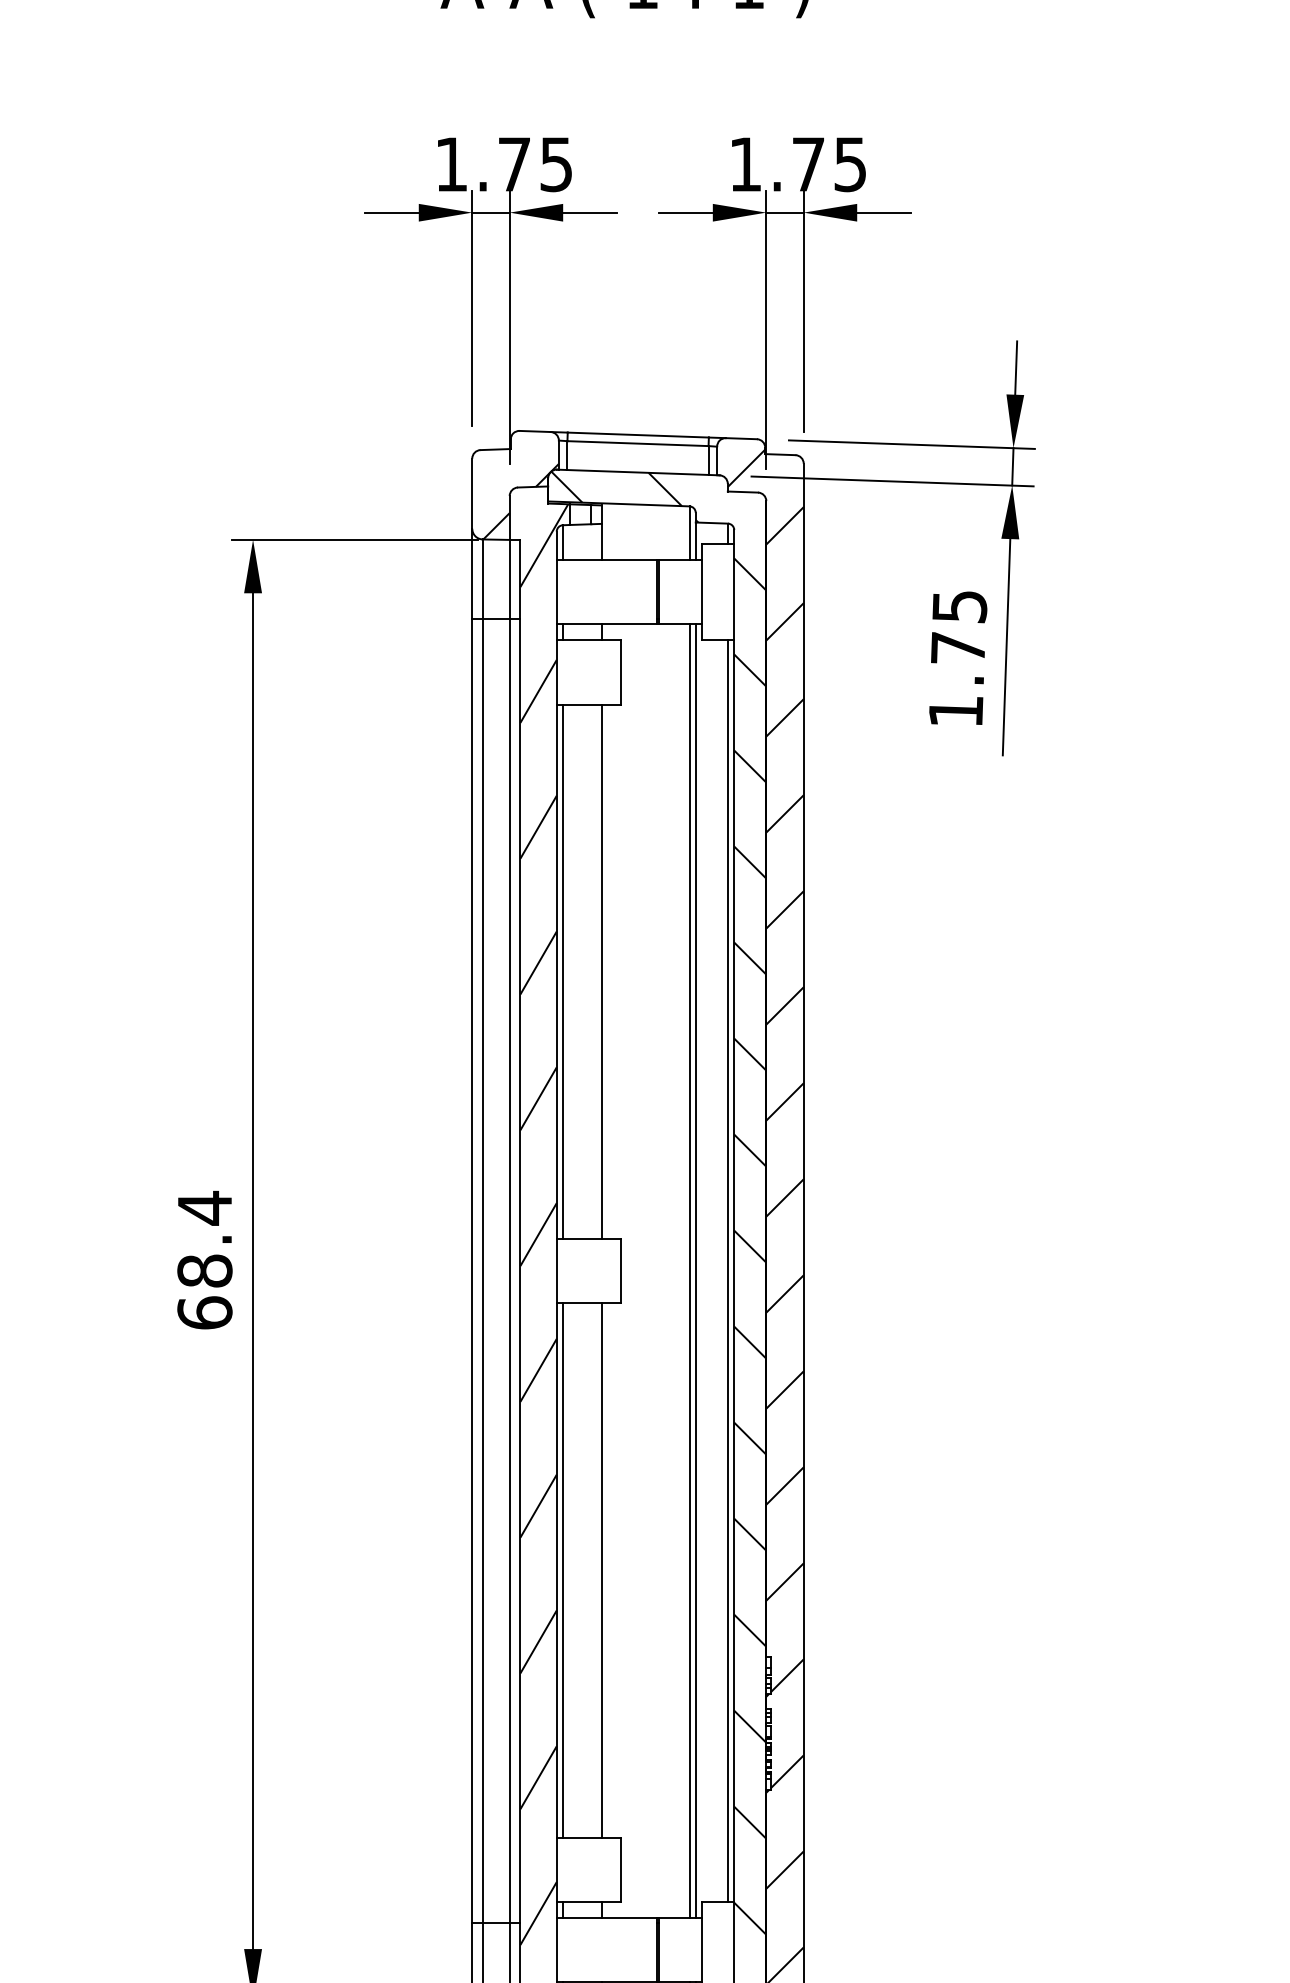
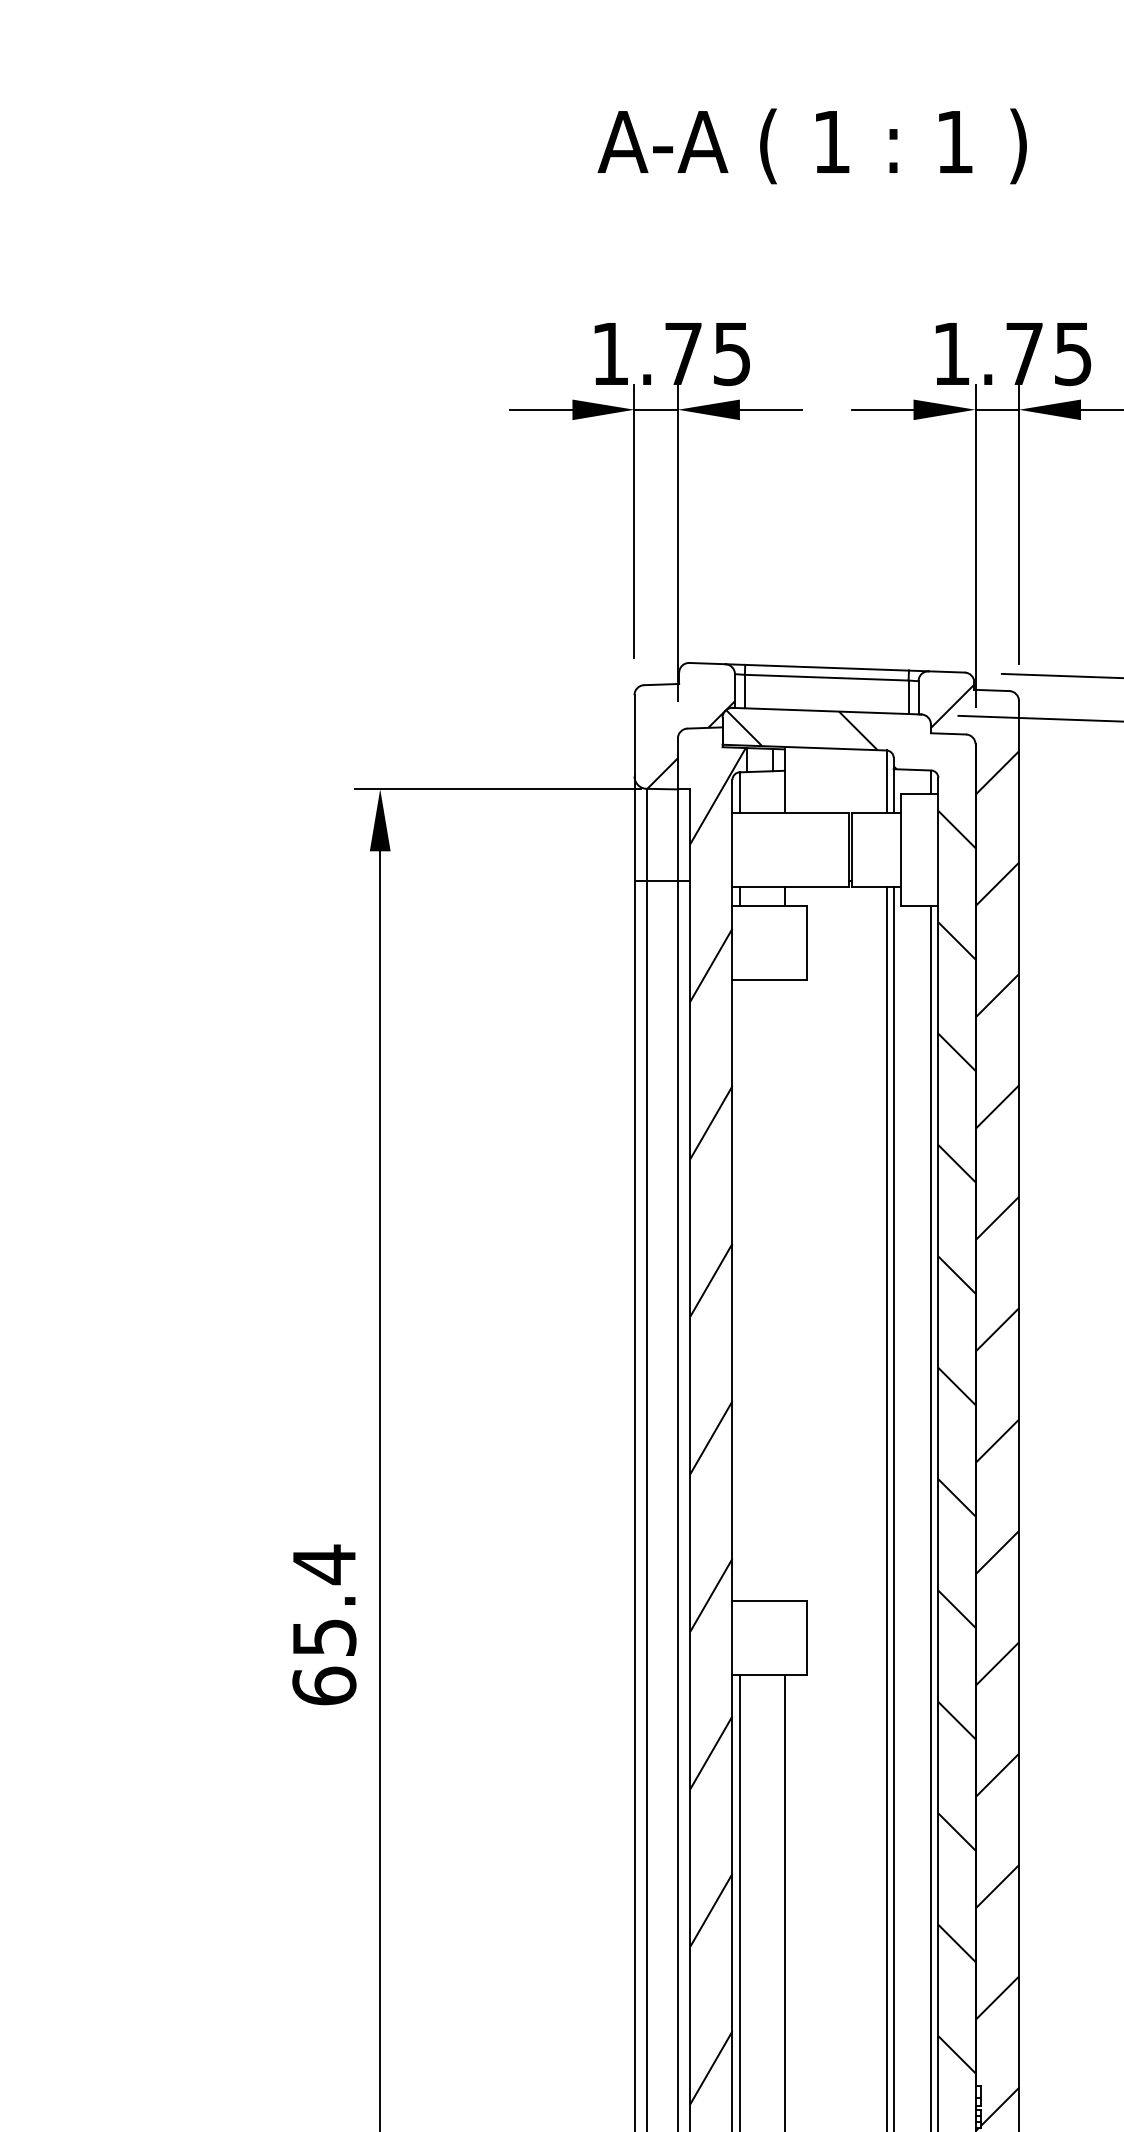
line: (562, 971) -> (739, 1290), removed
line: (601, 971) -> (784, 1290), removed
text: (204, 1270) -> (323, 1636), 68.4 -> 65.4

